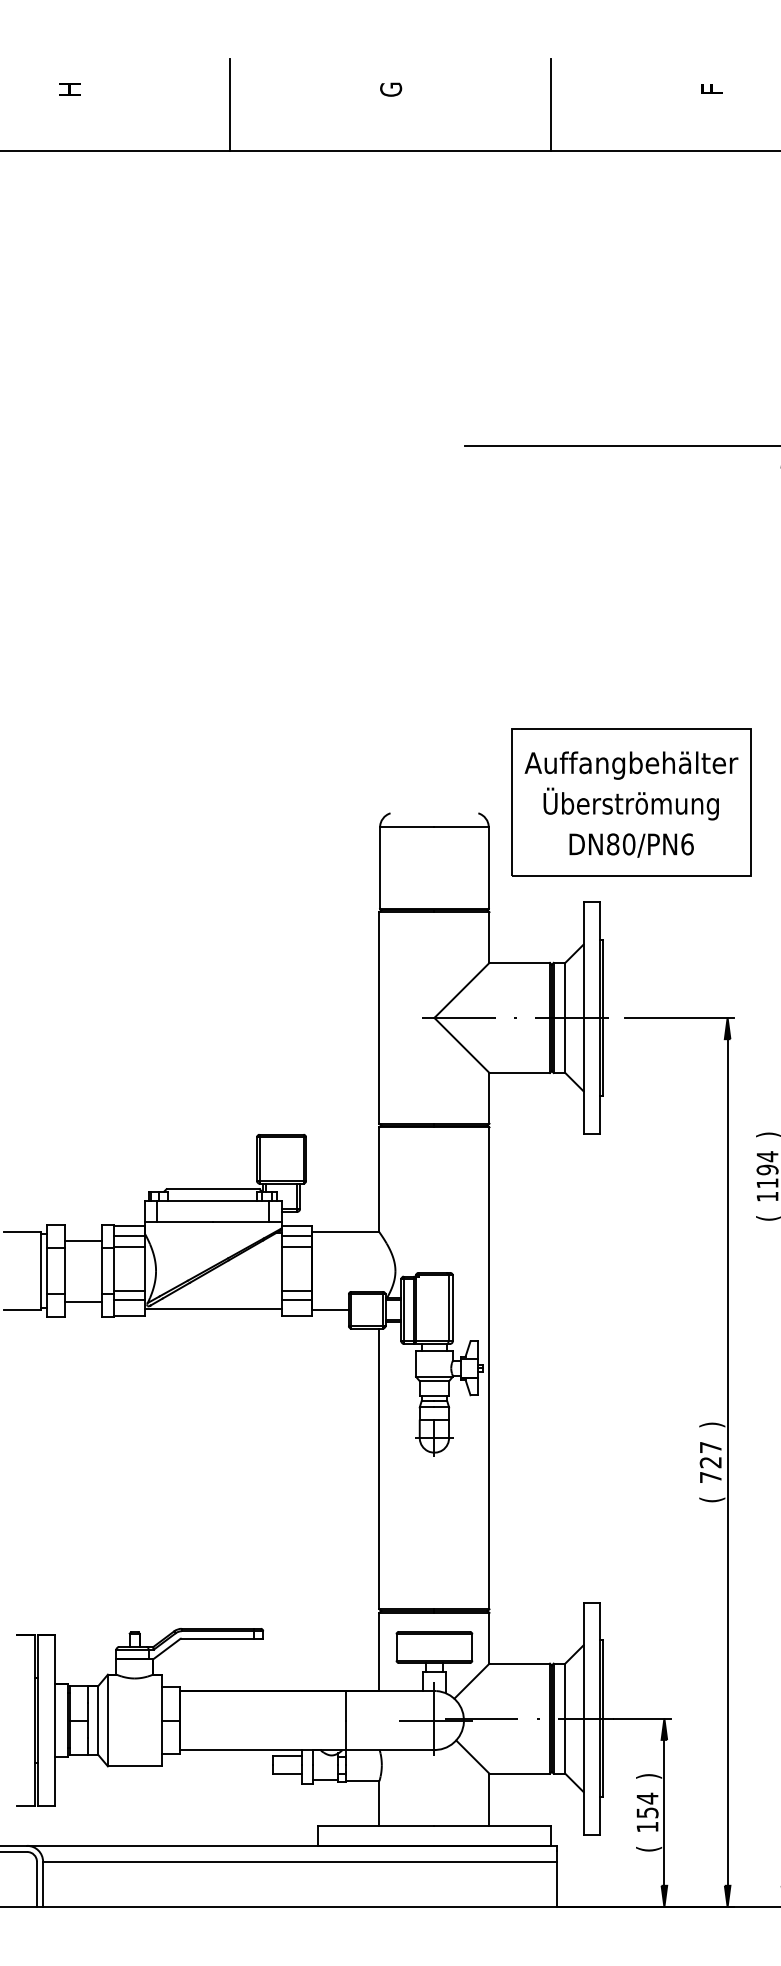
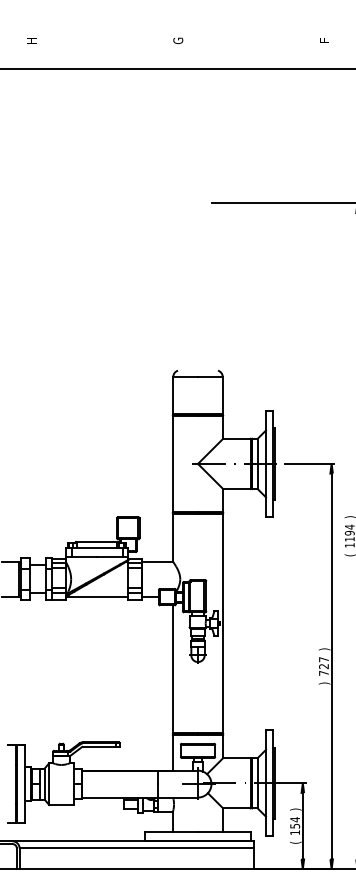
line: (229, 104) -> (104, 47), removed
line: (549, 104) -> (250, 47), removed
part: (630, 801) -> (287, 365), removed
text: (711, 1499) -> (324, 683), ( -> )

